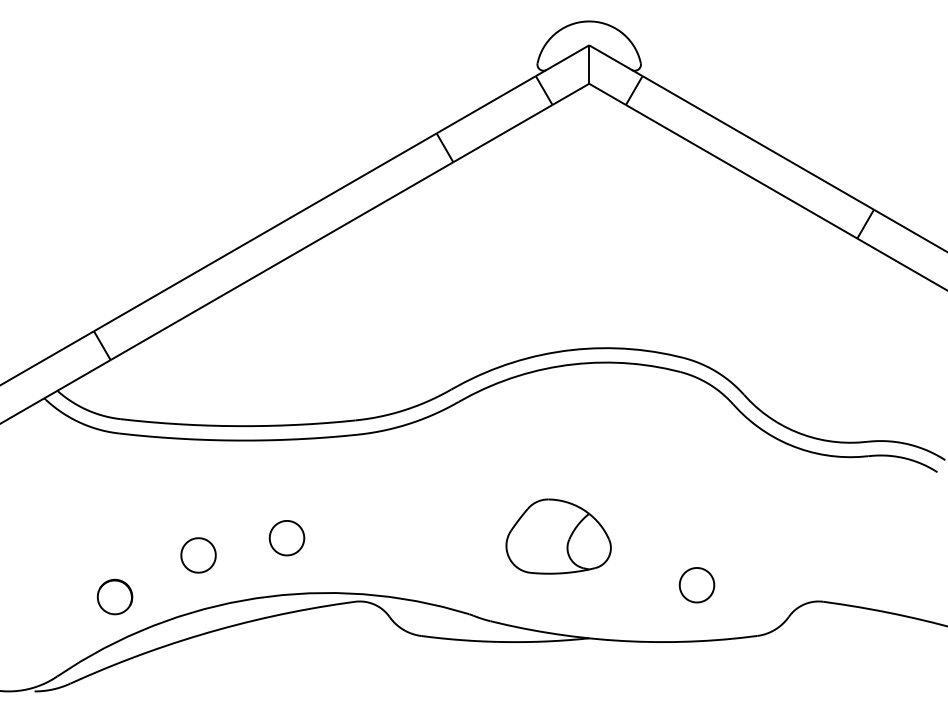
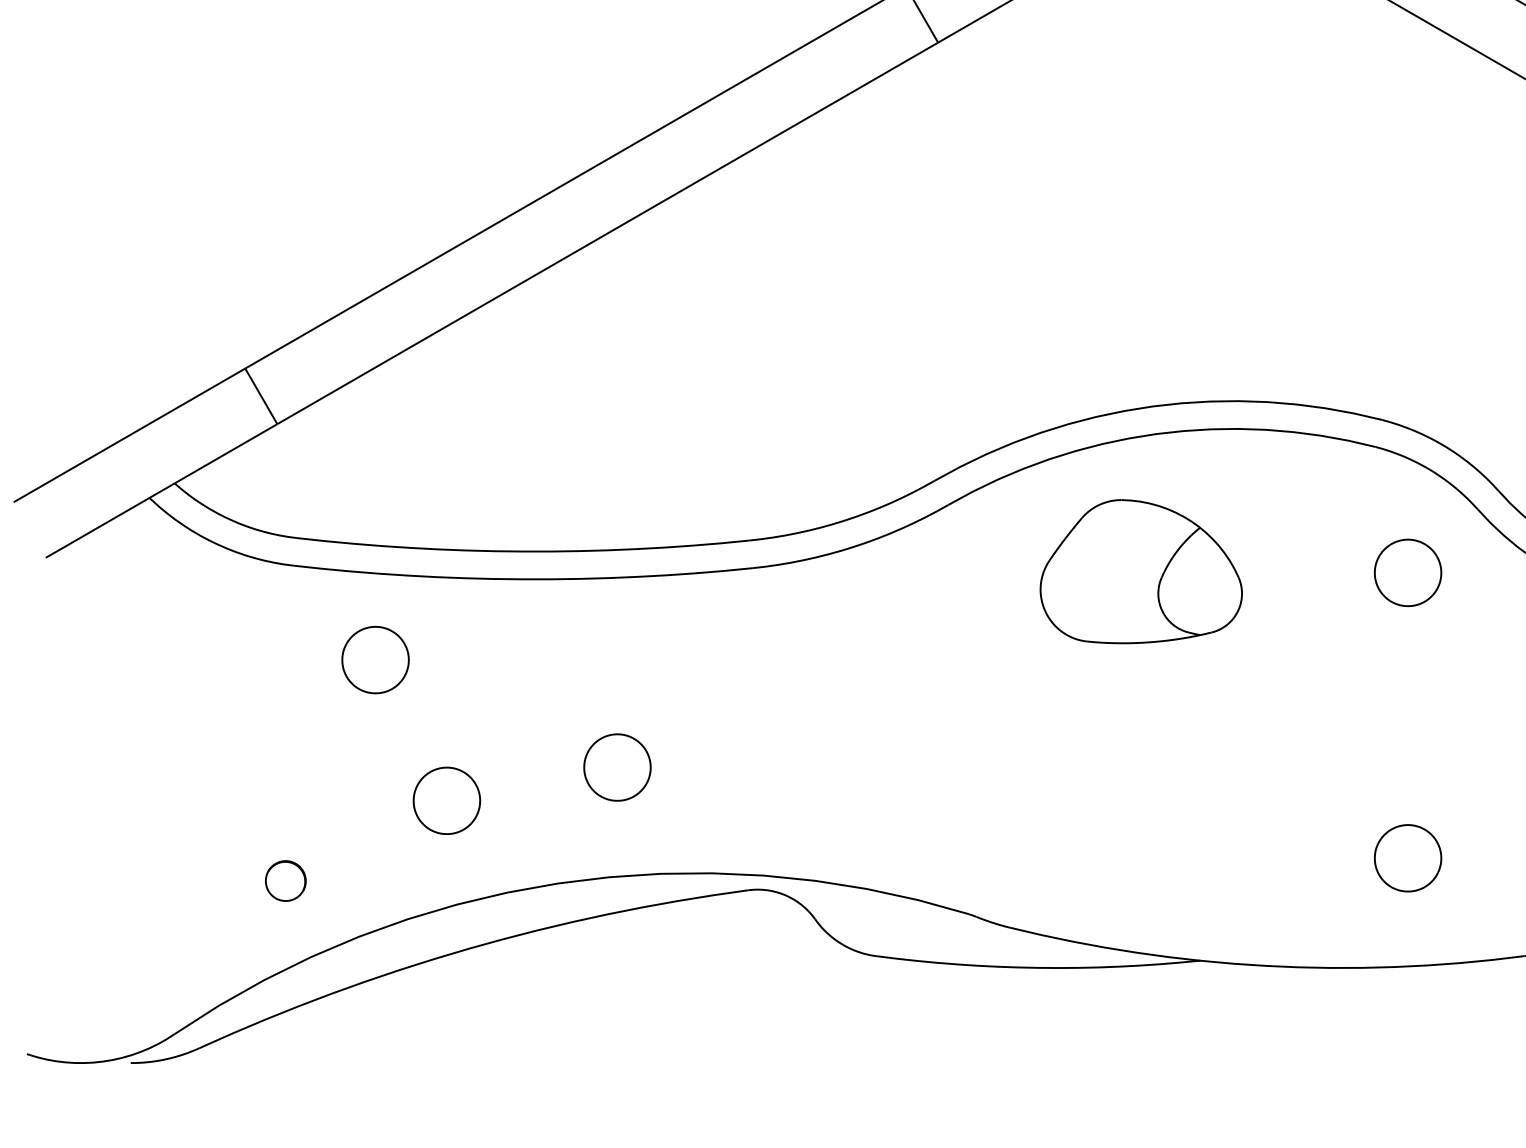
part: (696, 437) -> (1407, 573), added
part: (161, 482) -> (375, 660), added
part: (558, 536) -> (1140, 571), moved
part: (114, 596) -> (284, 880), size x0.6

